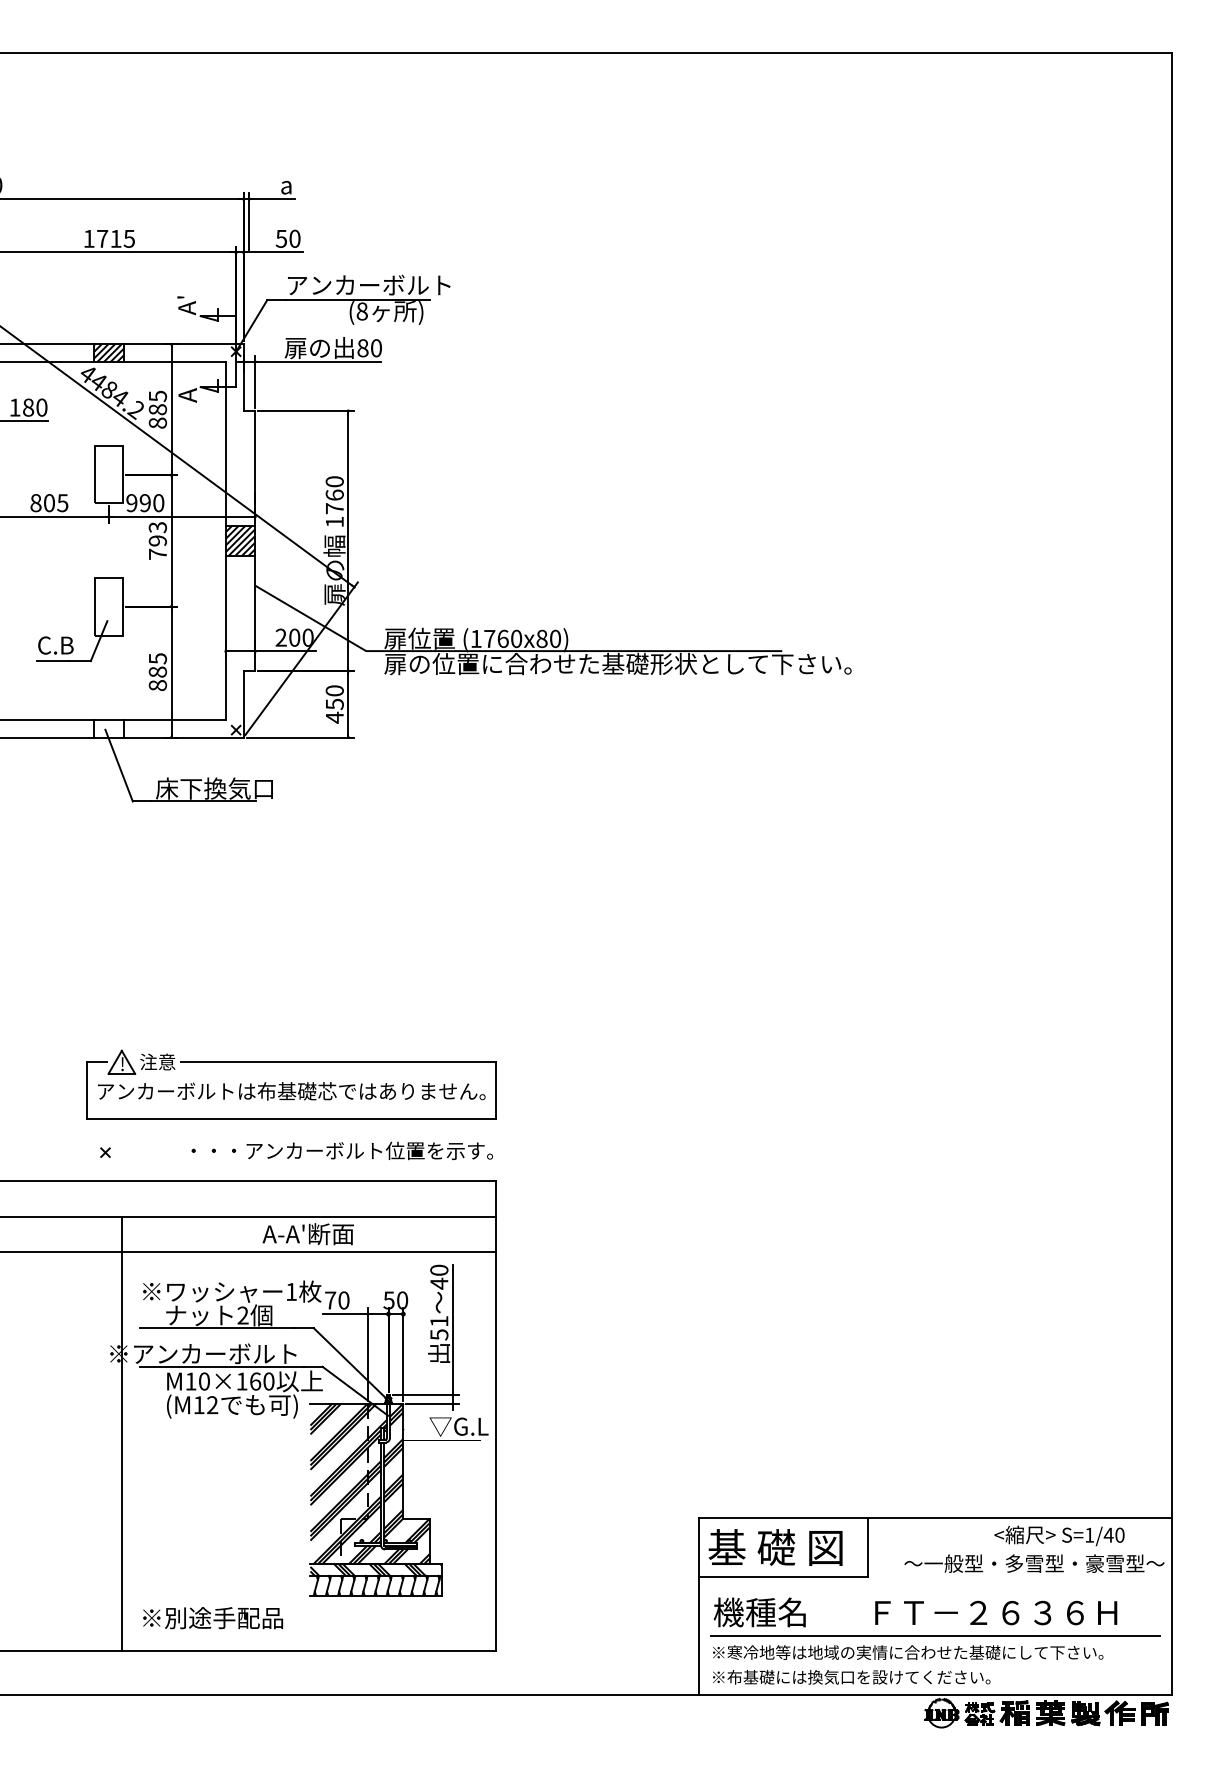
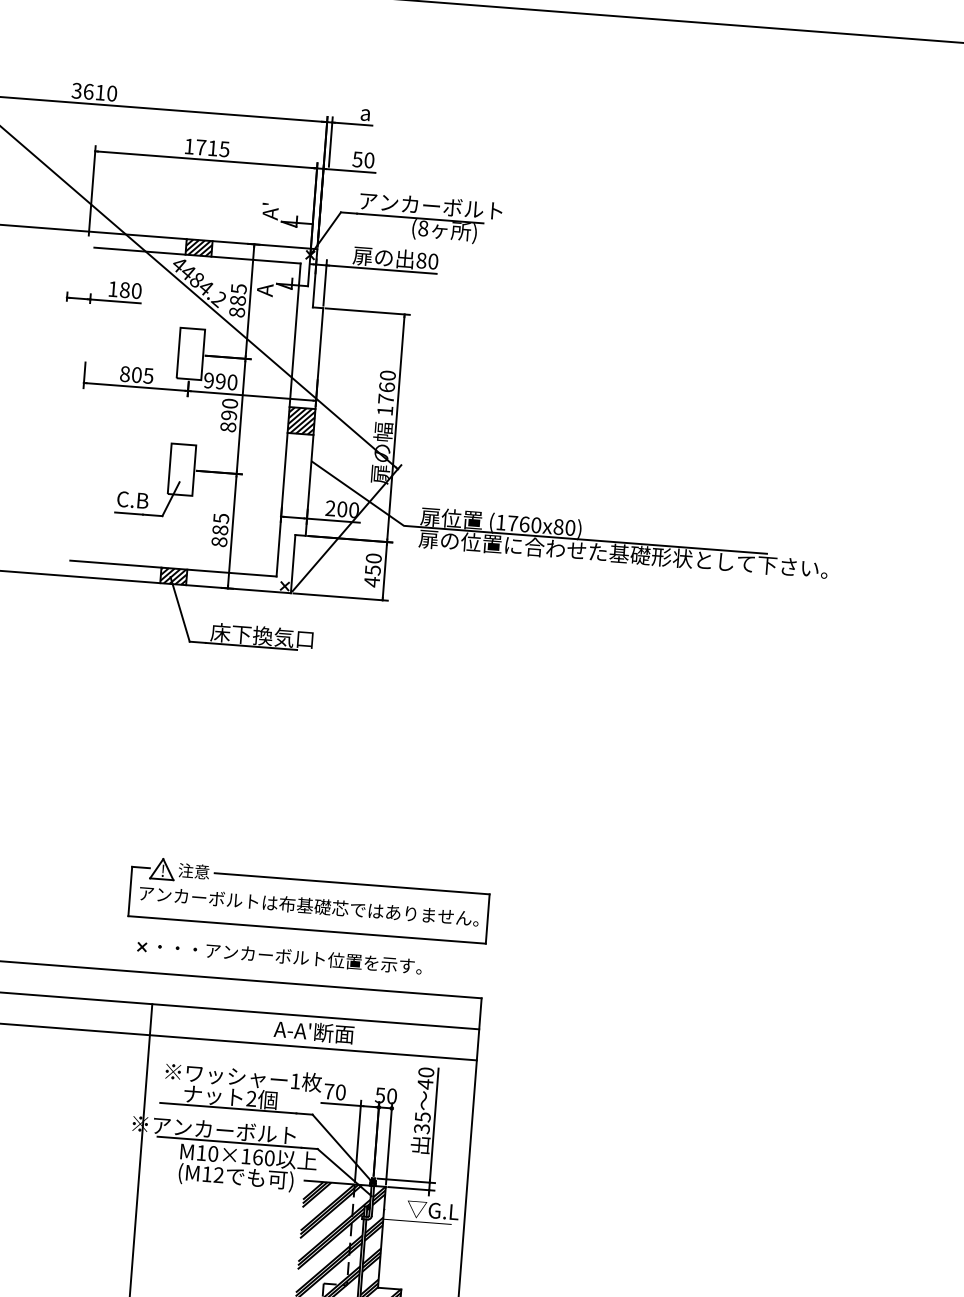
text: (157, 540) -> (228, 415), 793 -> 890
hatch: (108, 728) -> (173, 576), added
text: (342, 1150) -> (290, 956), moved
text: (439, 1327) -> (422, 1122), 51 -> 35

